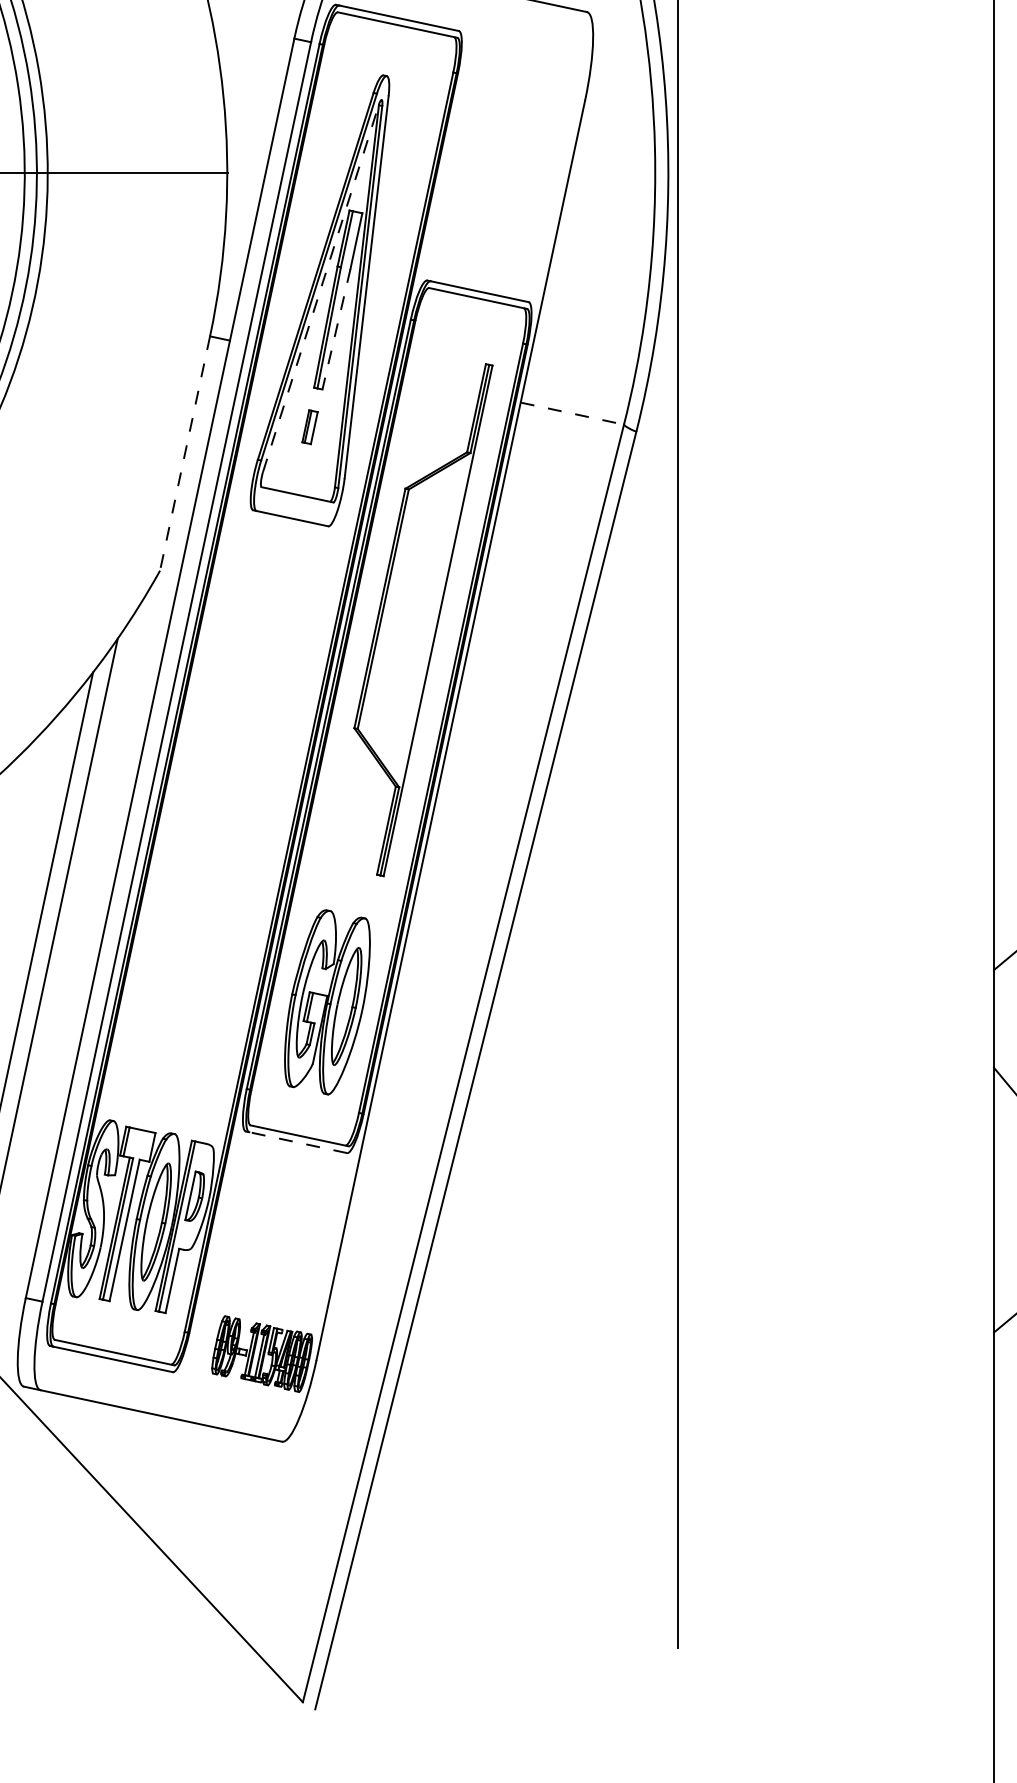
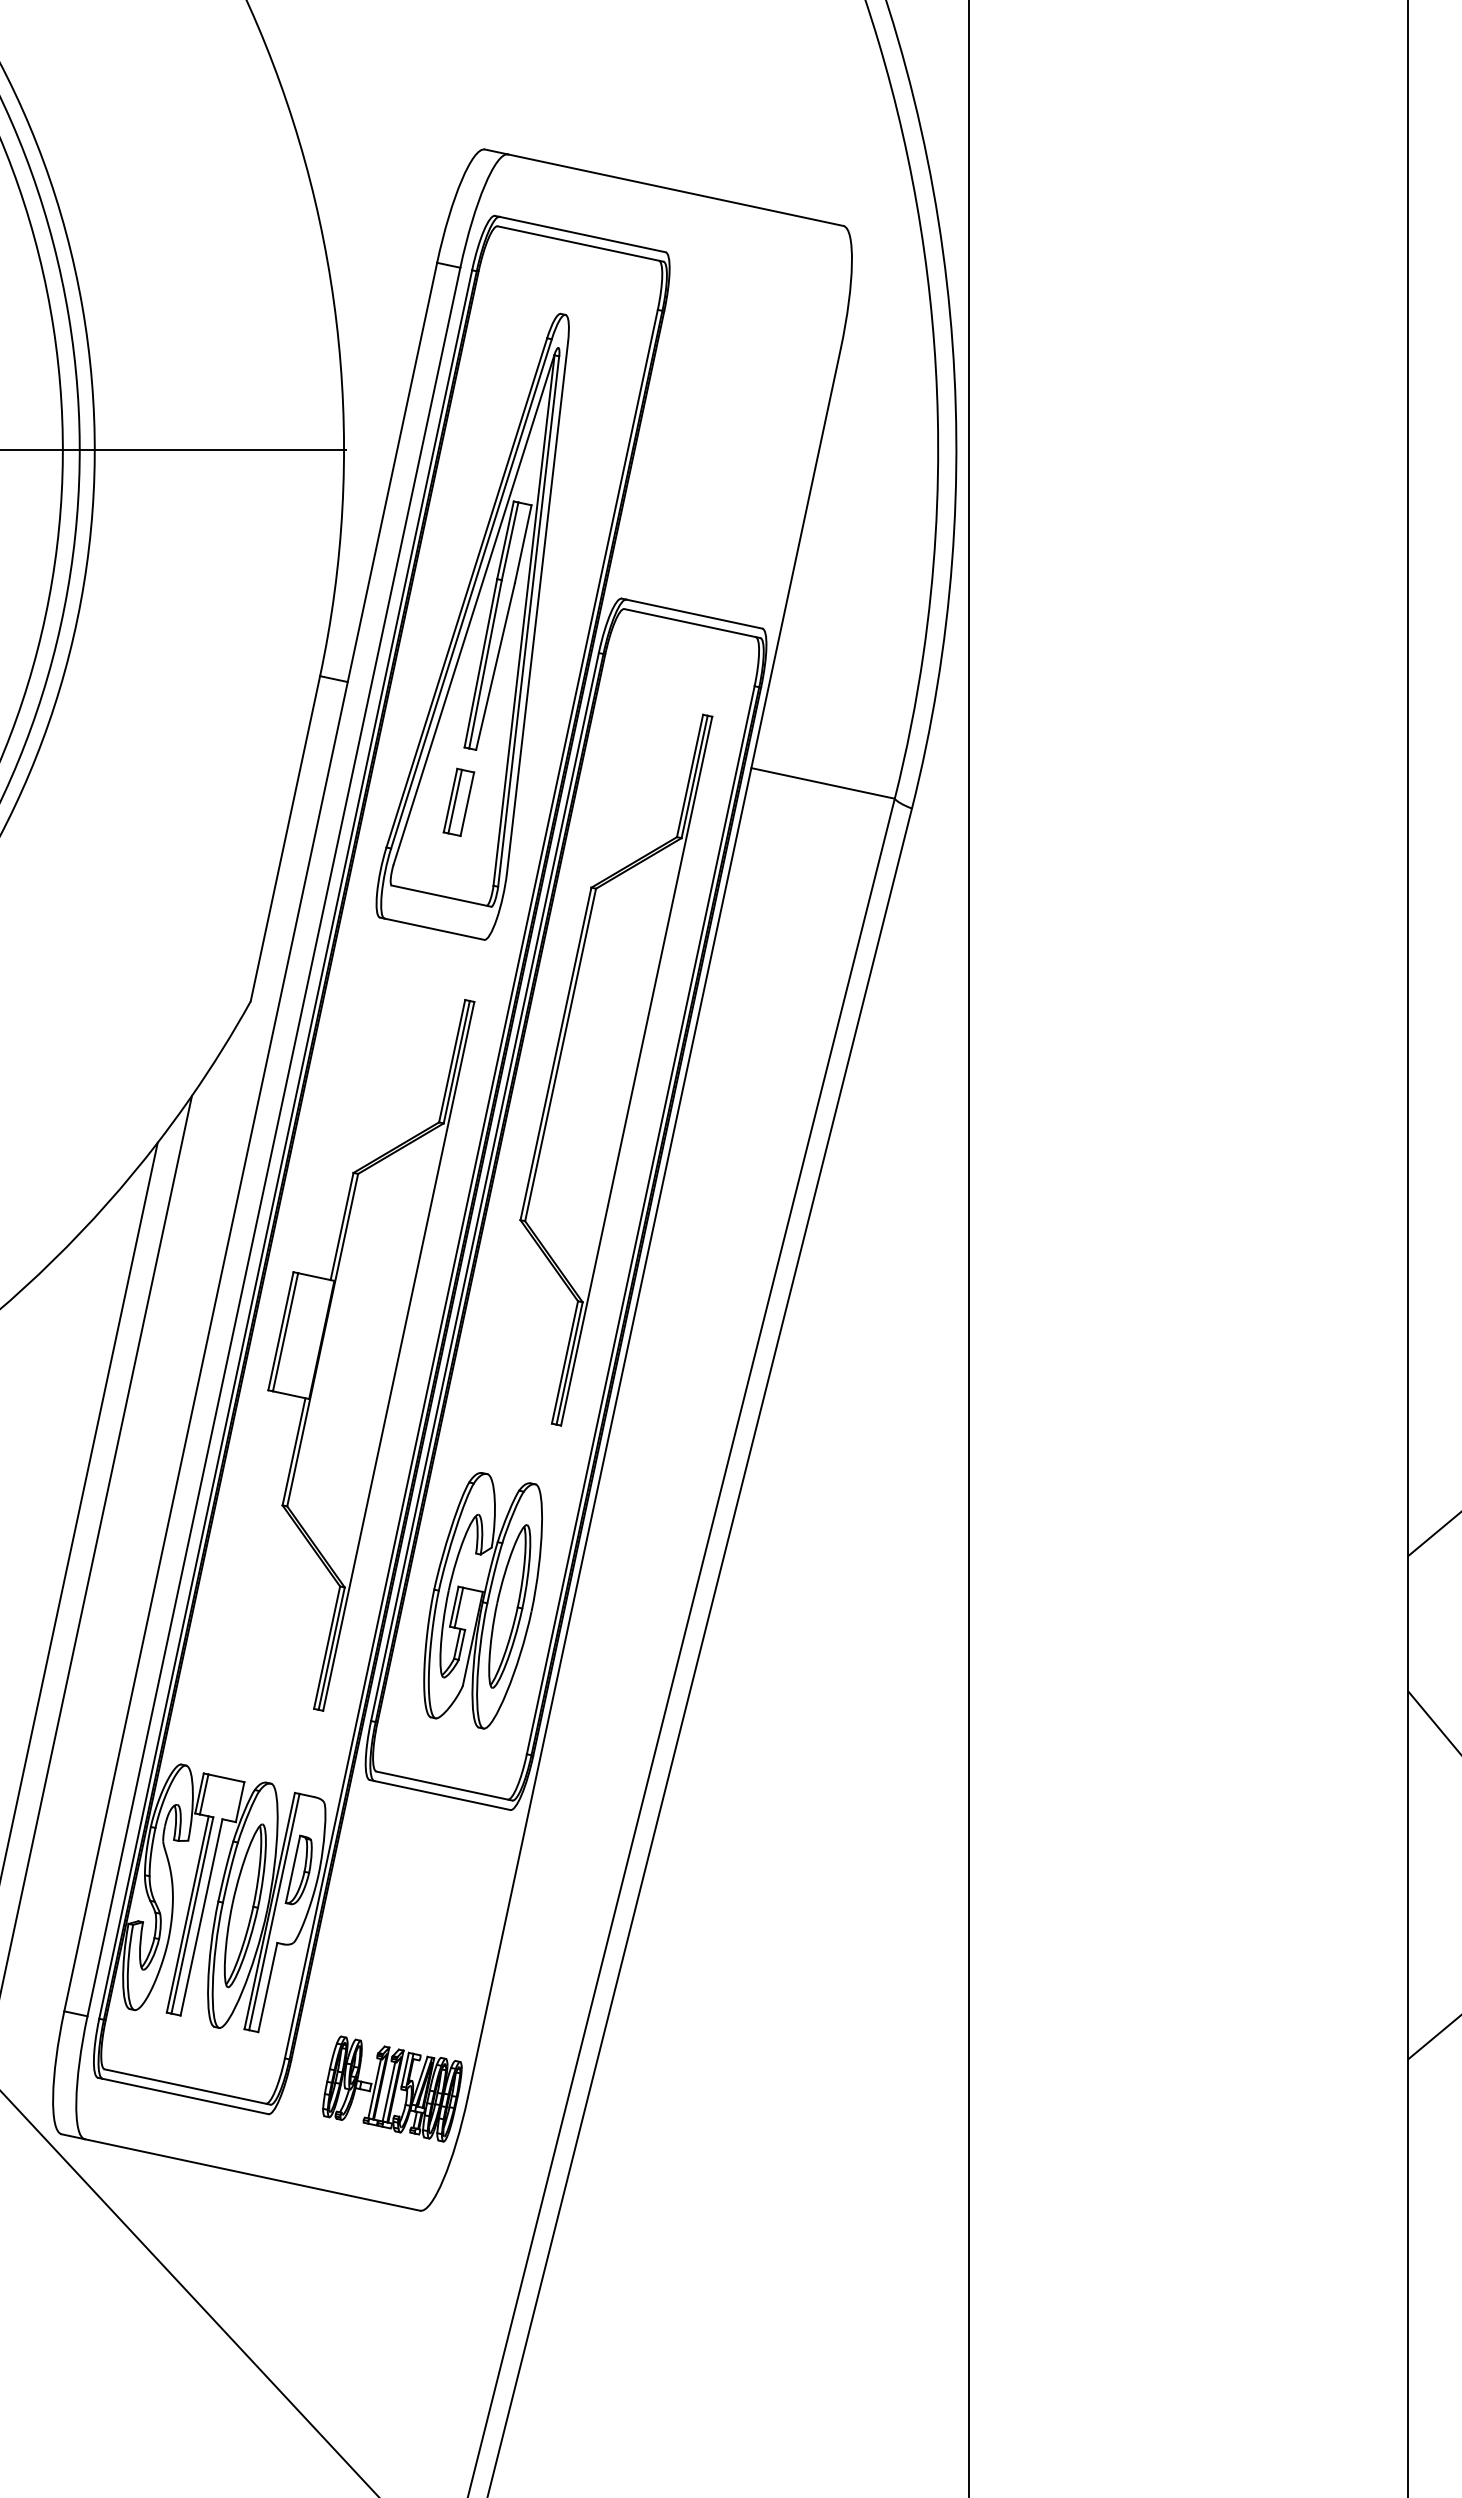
line: (320, 288) -> (473, 609), dashed -> solid
line: (336, 329) -> (495, 666), dashed -> solid
line: (572, 413) -> (823, 783), dashed -> solid
part: (309, 426) -> (458, 801), size x1.43
line: (185, 454) -> (285, 839), dashed -> solid
part: (247, 825) -> (371, 1355), added
line: (297, 1142) -> (441, 1795), dashed -> solid

